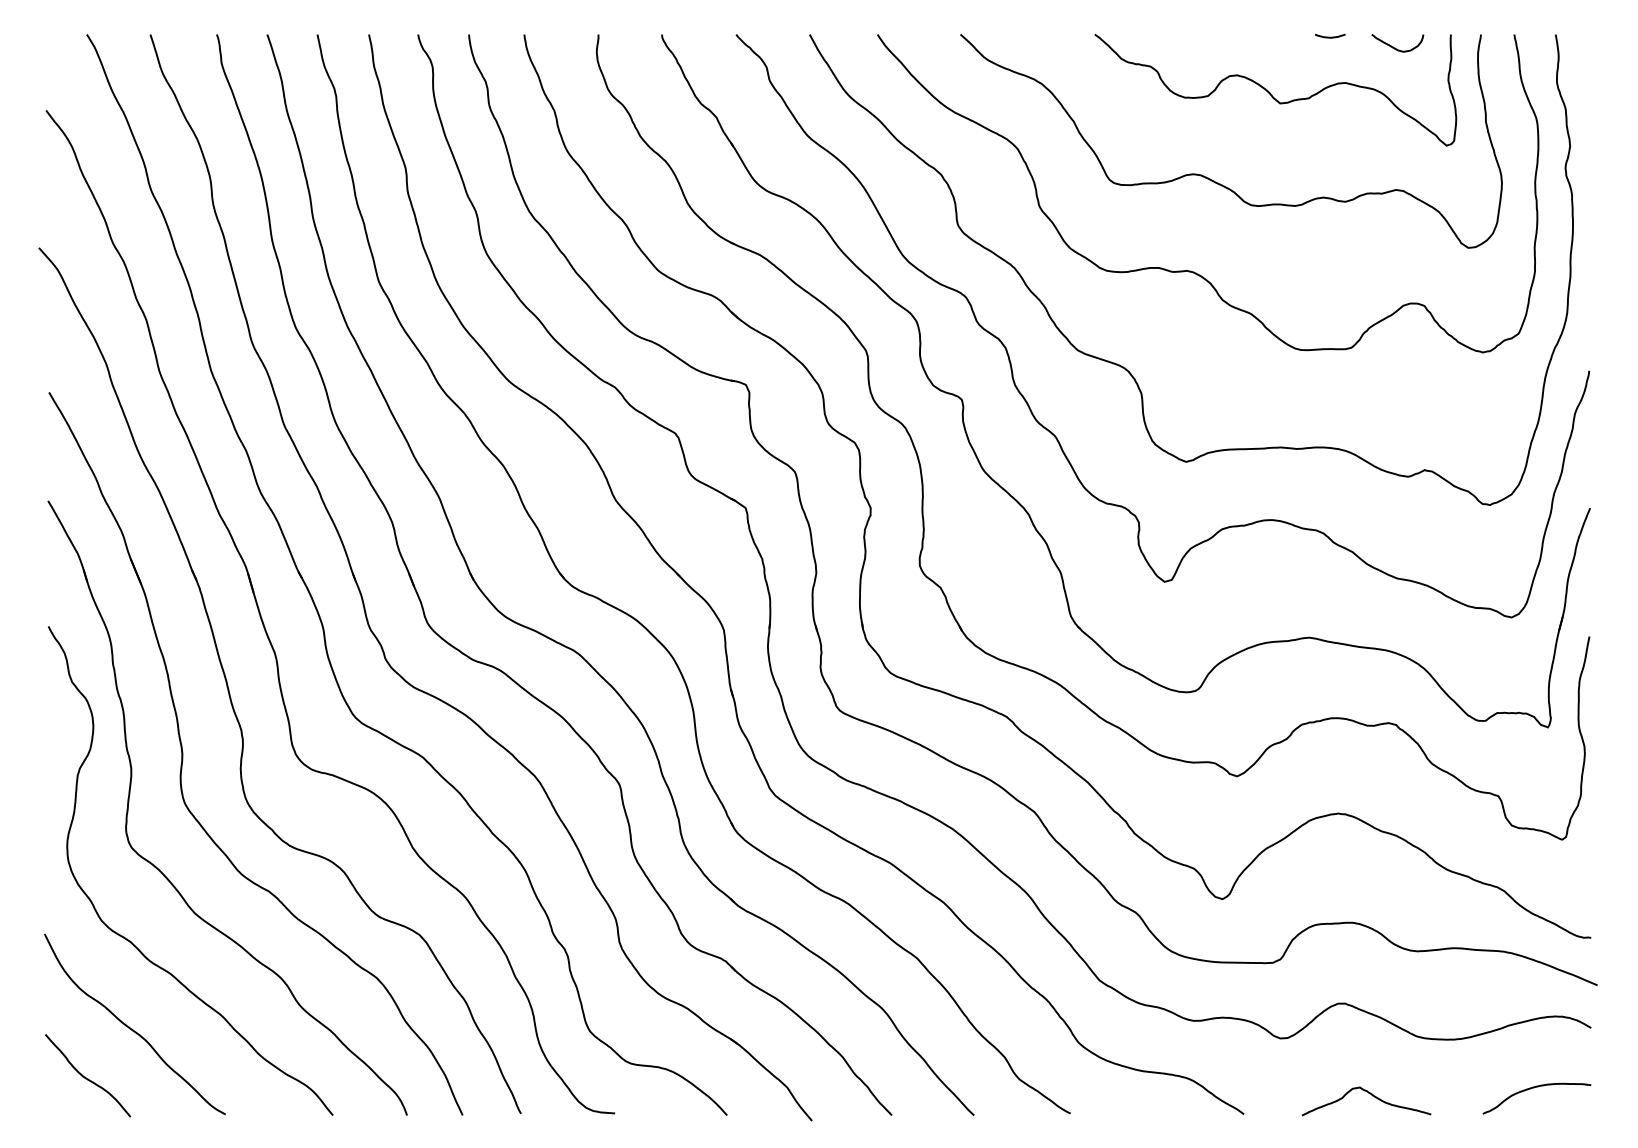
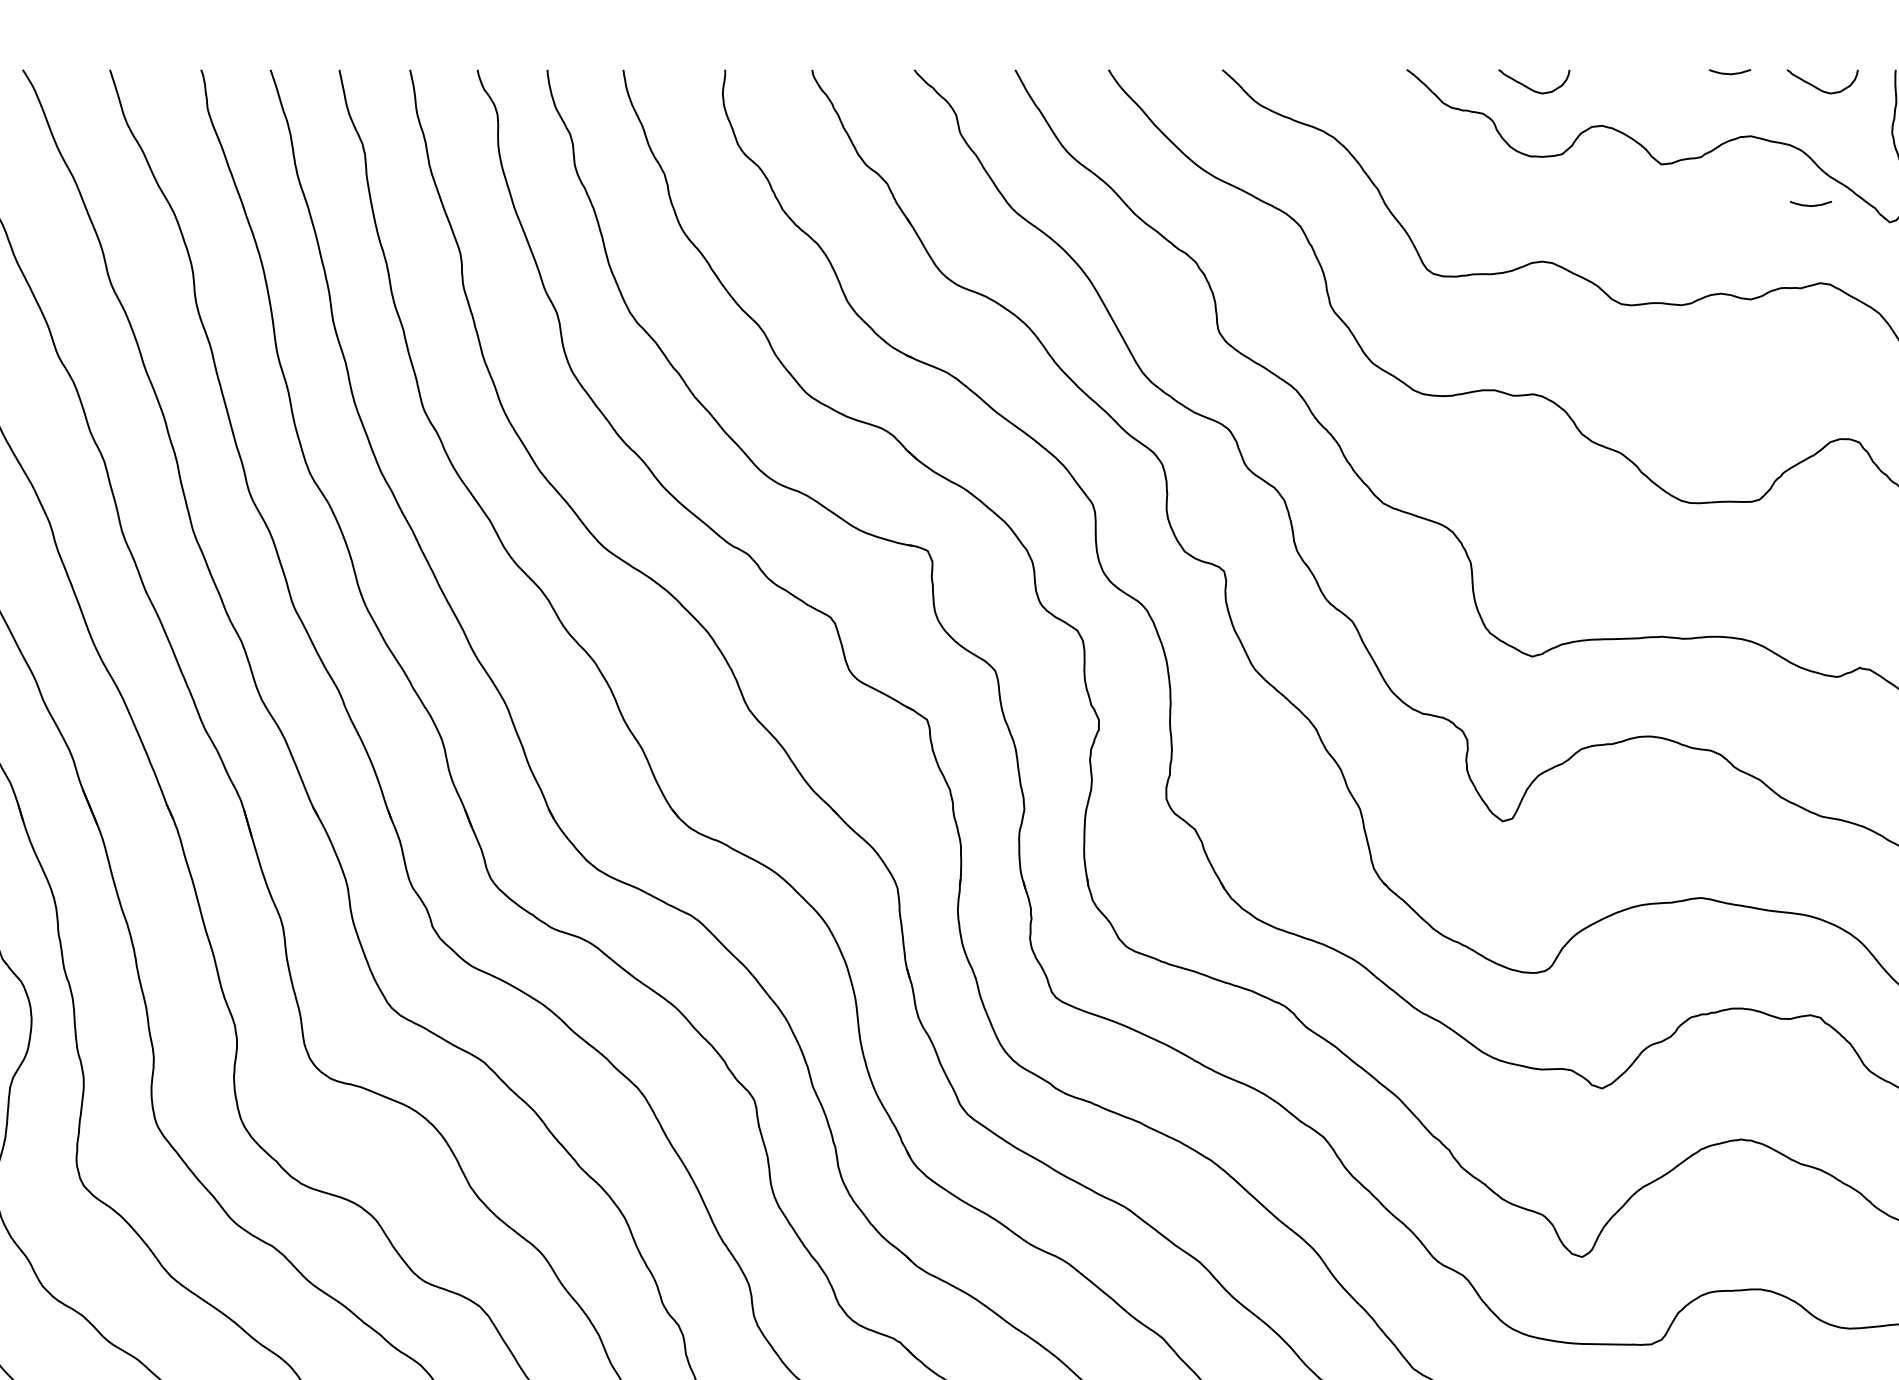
curve: (1185, 47) -> (1531, 87), added
curve: (1389, 132) -> (1811, 204), added

